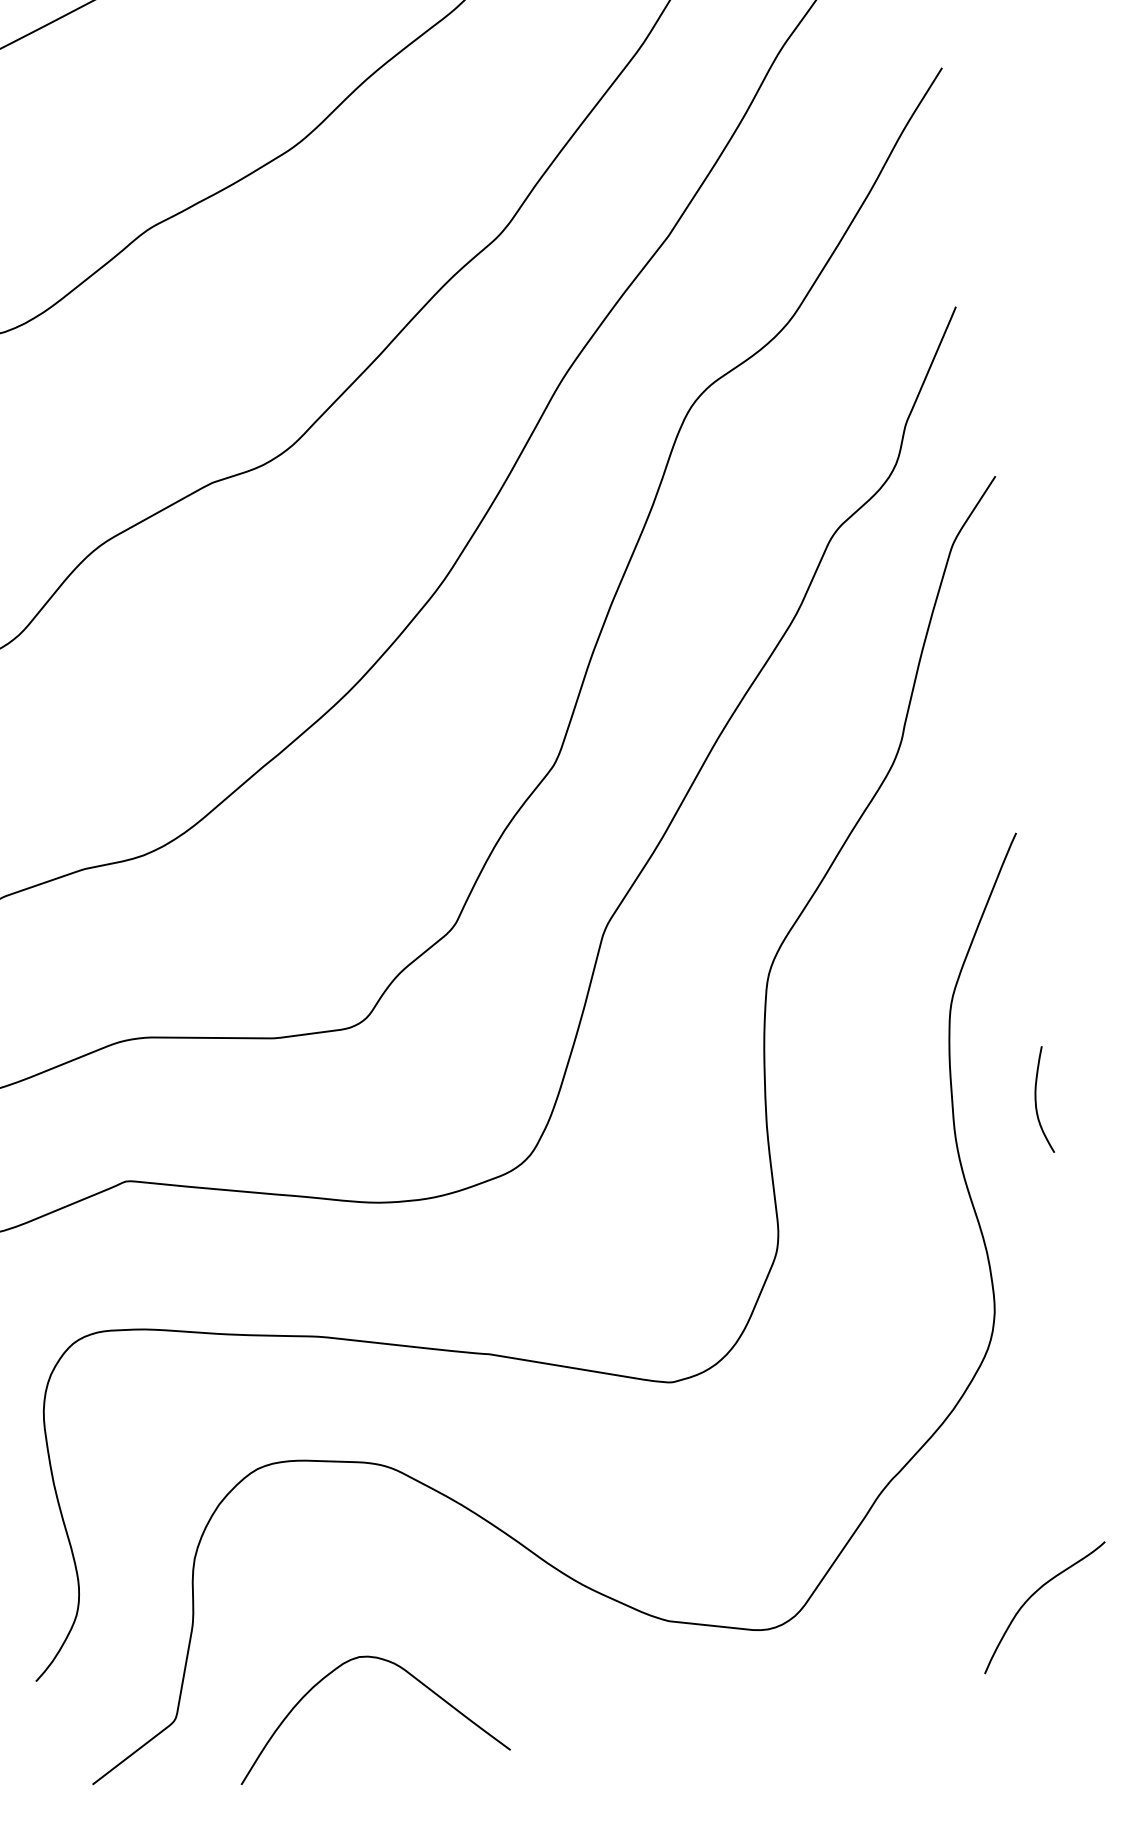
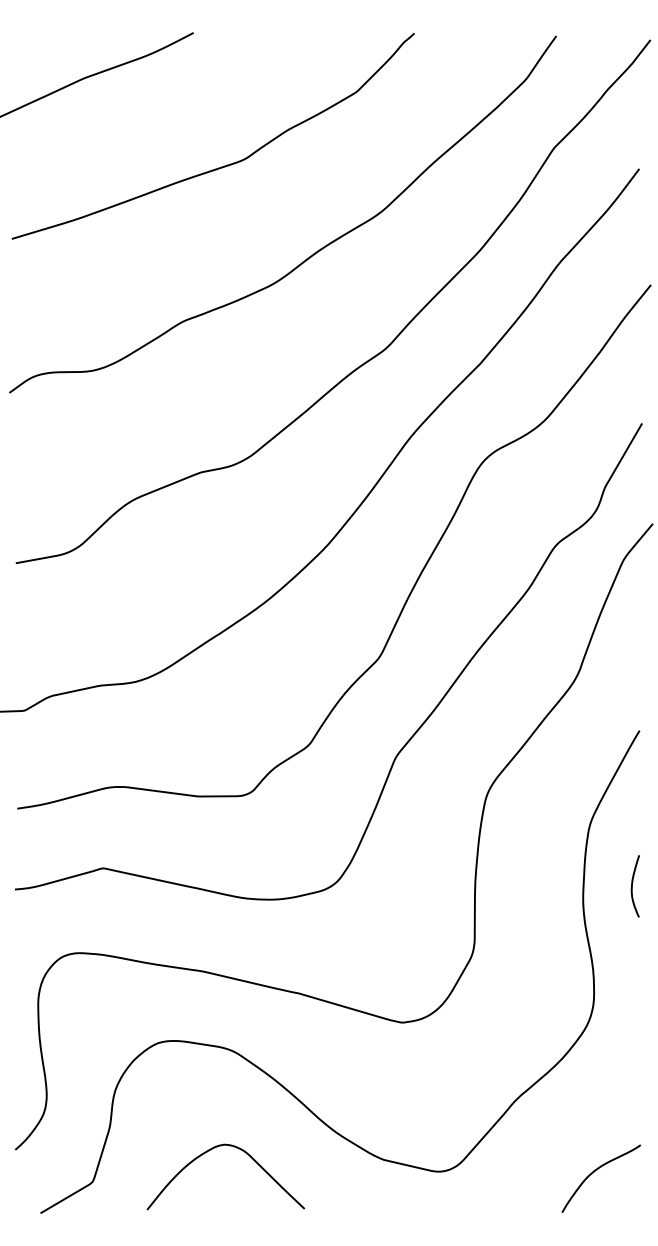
curve: (335, 1671) -> (209, 1151), moved

